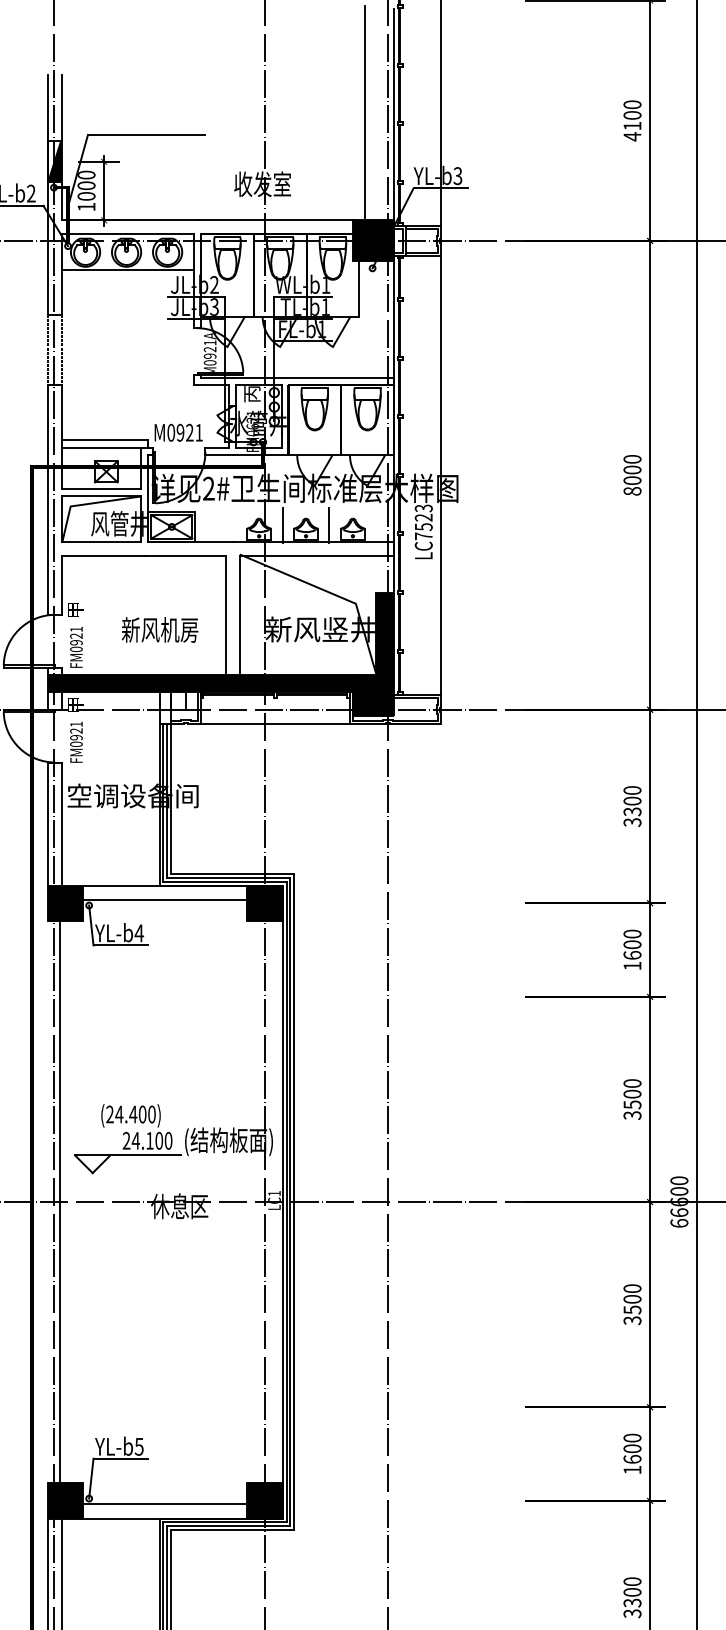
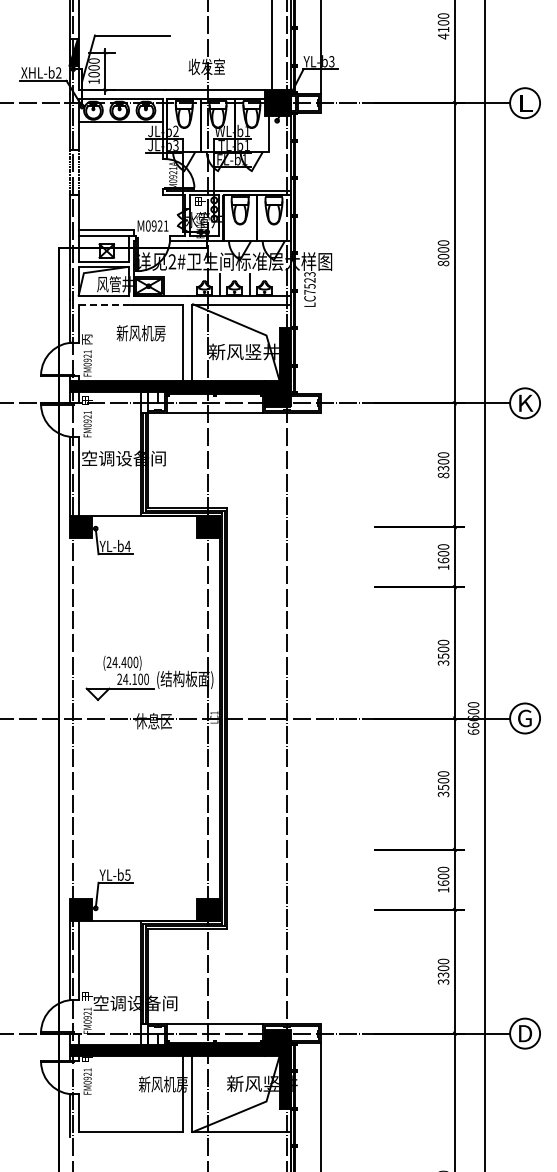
text: (252, 394) -> (200, 201), 丙 -> 甲
line: (440, 474) -> (320, 252), removed
line: (104, 555) -> (105, 304), solid -> dashed
text: (76, 610) -> (87, 339), 甲 -> 丙
text: (159, 630) -> (140, 333), moved
text: (632, 822) -> (443, 475), 3300 -> 8300
line: (165, 899) -> (144, 524), removed
line: (60, 1202) -> (77, 718), removed
line: (165, 1505) -> (144, 912), removed

